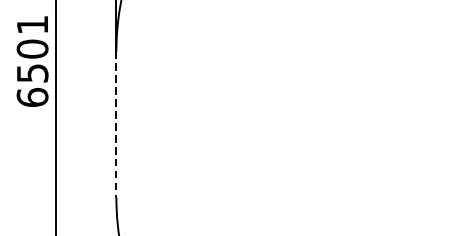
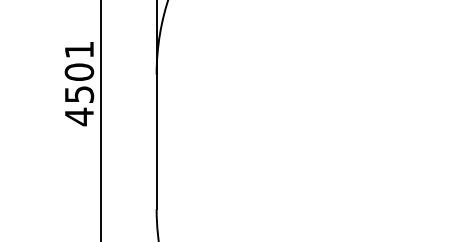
text: (32, 97) -> (79, 116), 6501 -> 4501
line: (116, 125) -> (156, 142), dashed -> solid

